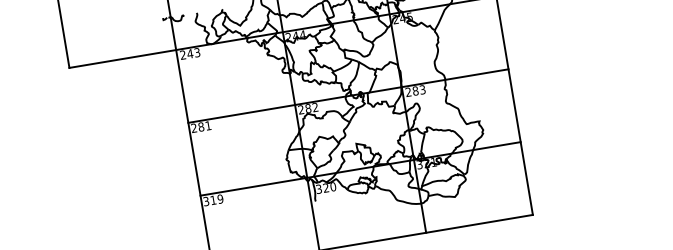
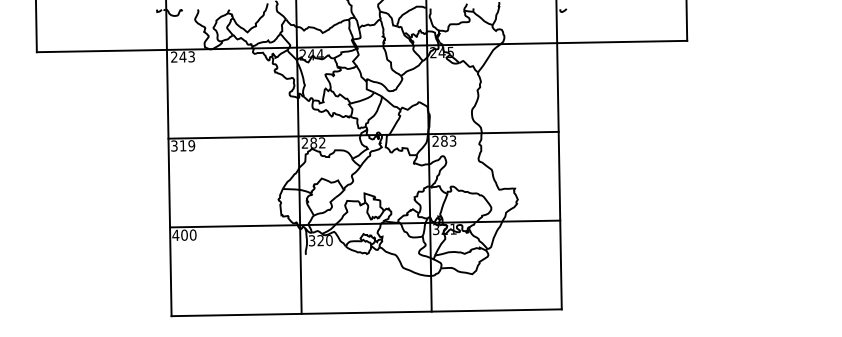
text: (201, 126) -> (183, 145), 281 -> 319
text: (213, 200) -> (184, 235), 319 -> 400

